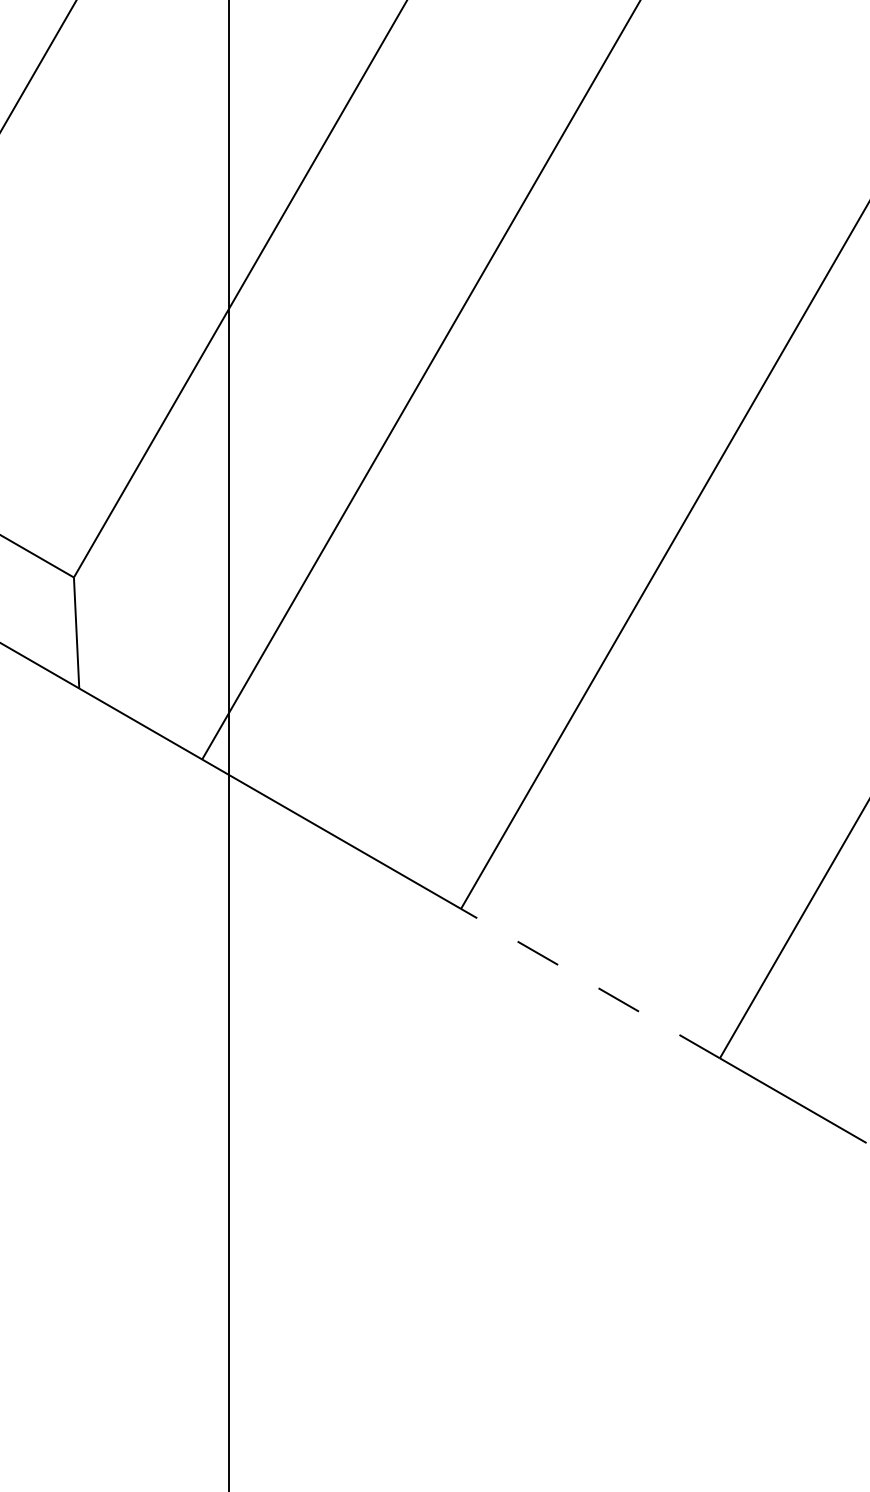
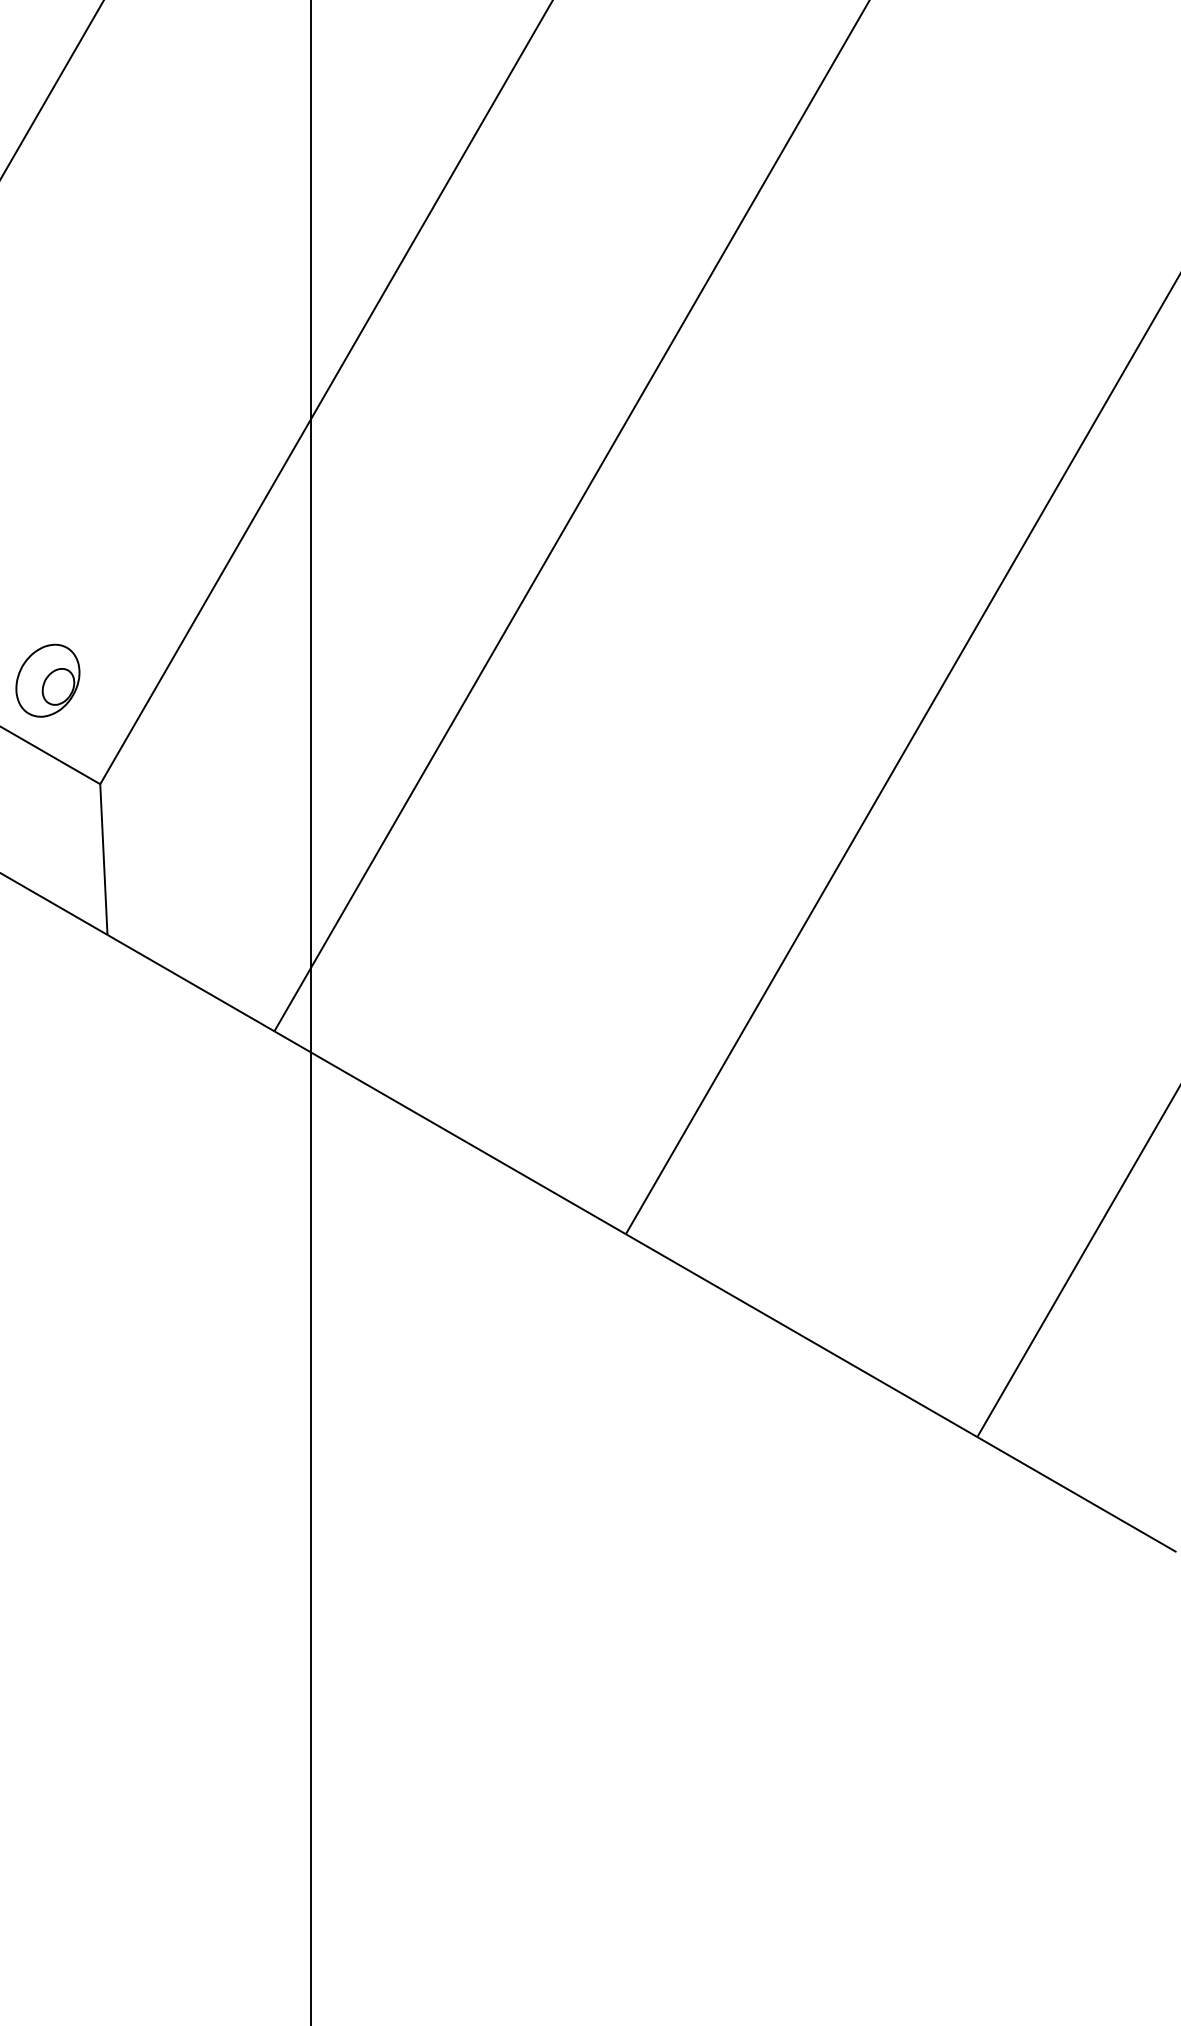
part: (35, 501) -> (47, 680), added
line: (590, 983) -> (801, 1335), dashed -> solid

